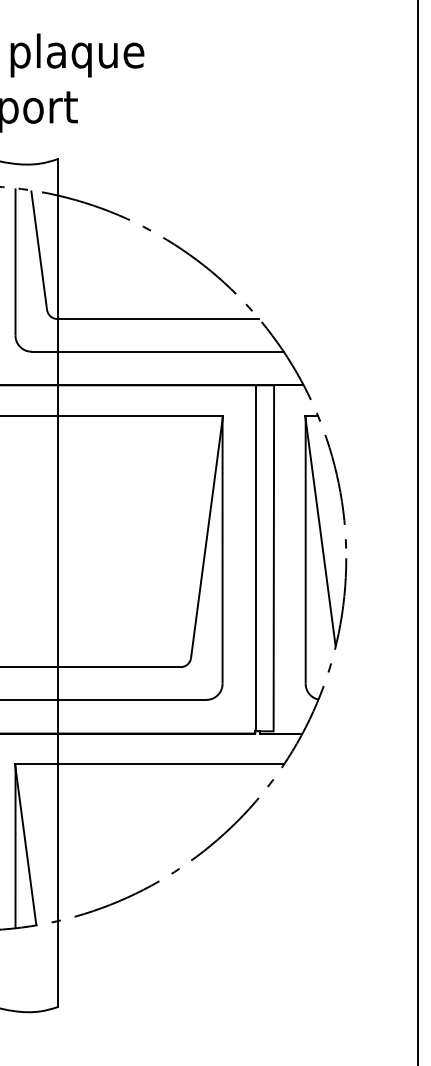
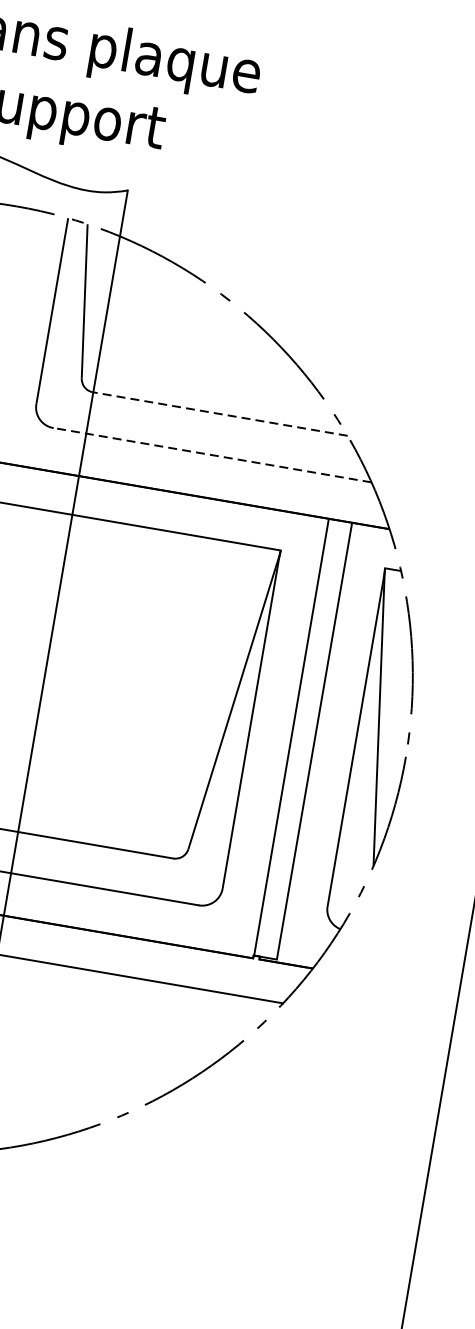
line: (158, 319) -> (220, 414), solid -> dashed
line: (157, 351) -> (212, 454), solid -> dashed

